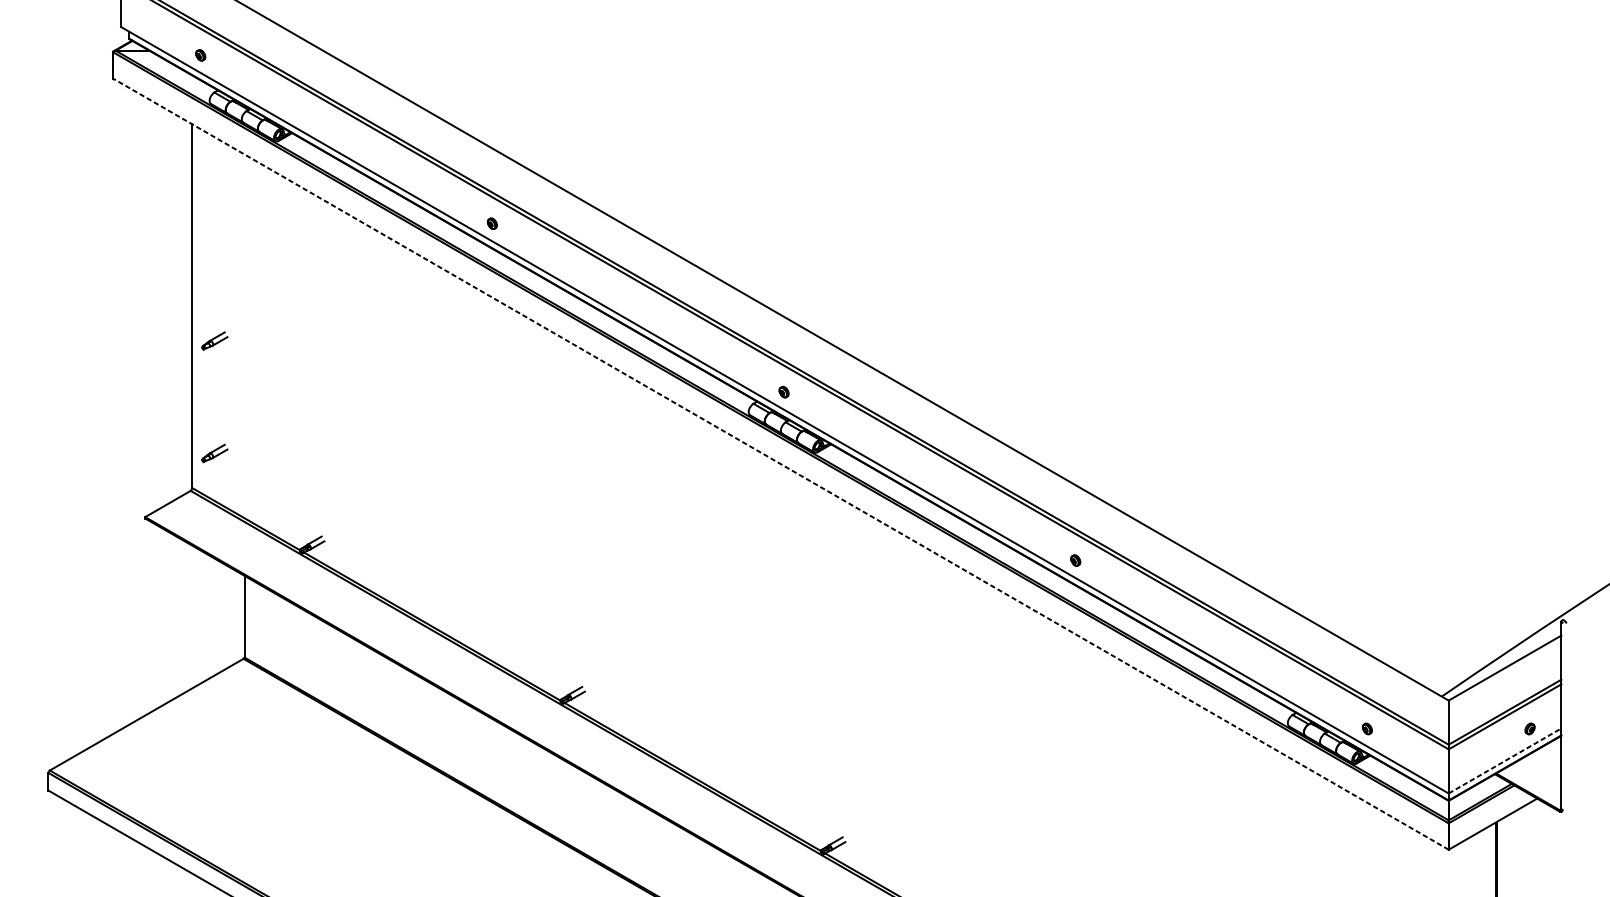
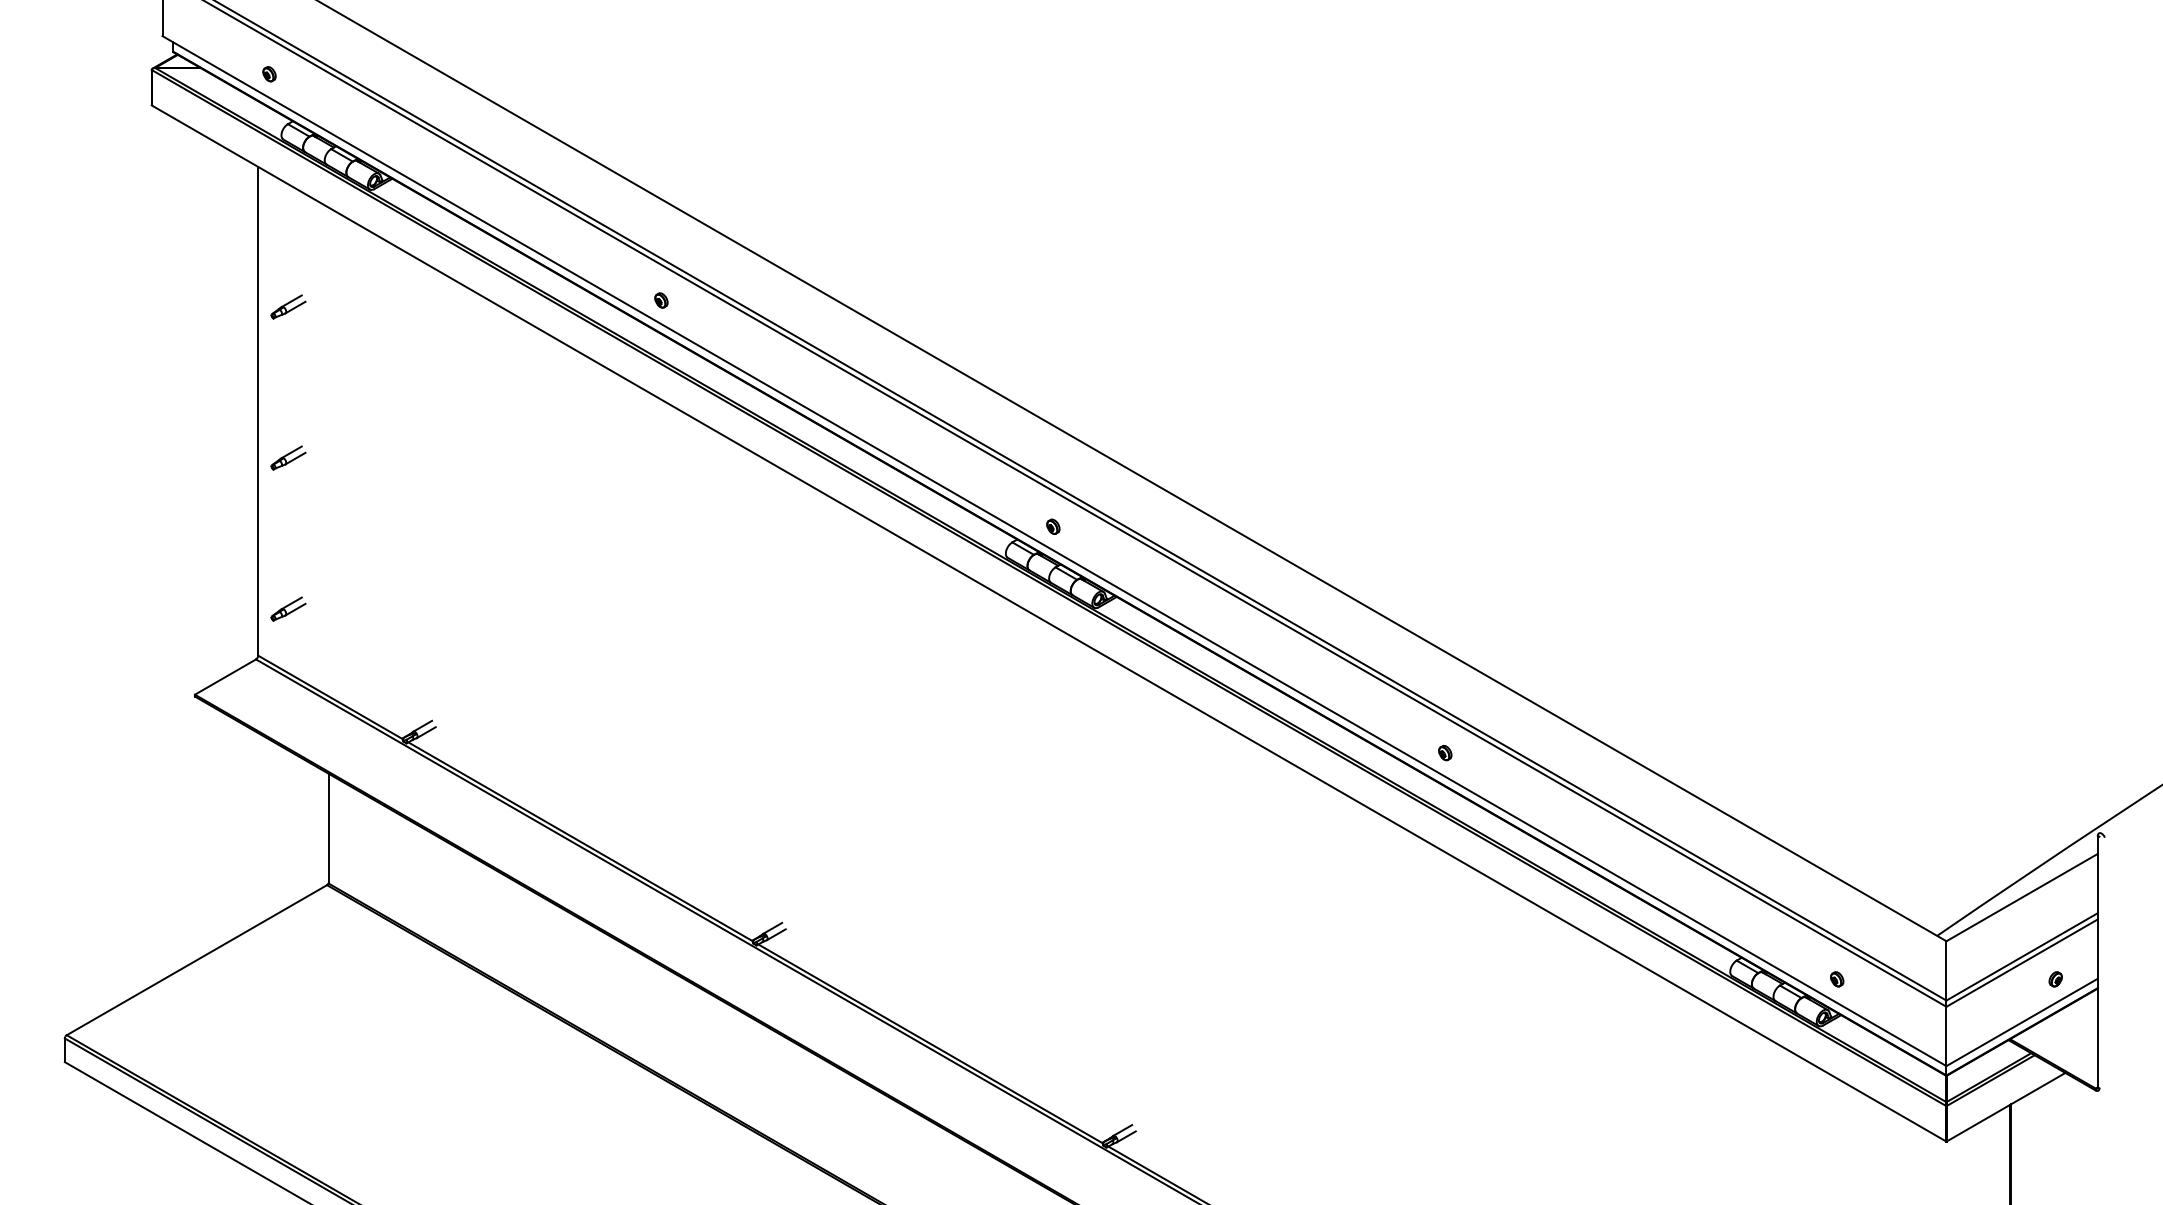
part: (214, 228) -> (288, 306), added
line: (780, 464) -> (1048, 623), dashed -> solid
line: (1505, 761) -> (2022, 1022), dashed -> solid

